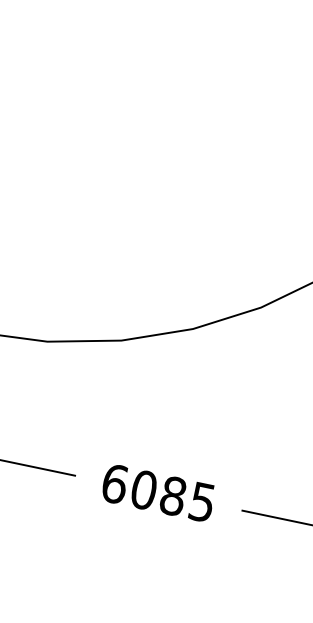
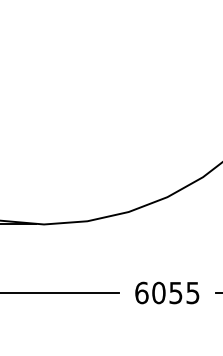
text: (172, 495) -> (175, 292), 6085 -> 6055

